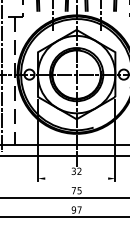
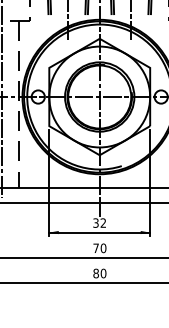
line: (76, 178) -> (99, 232), added
text: (79, 190) -> (103, 248), 75 -> 70
text: (76, 209) -> (99, 273), 97 -> 80

